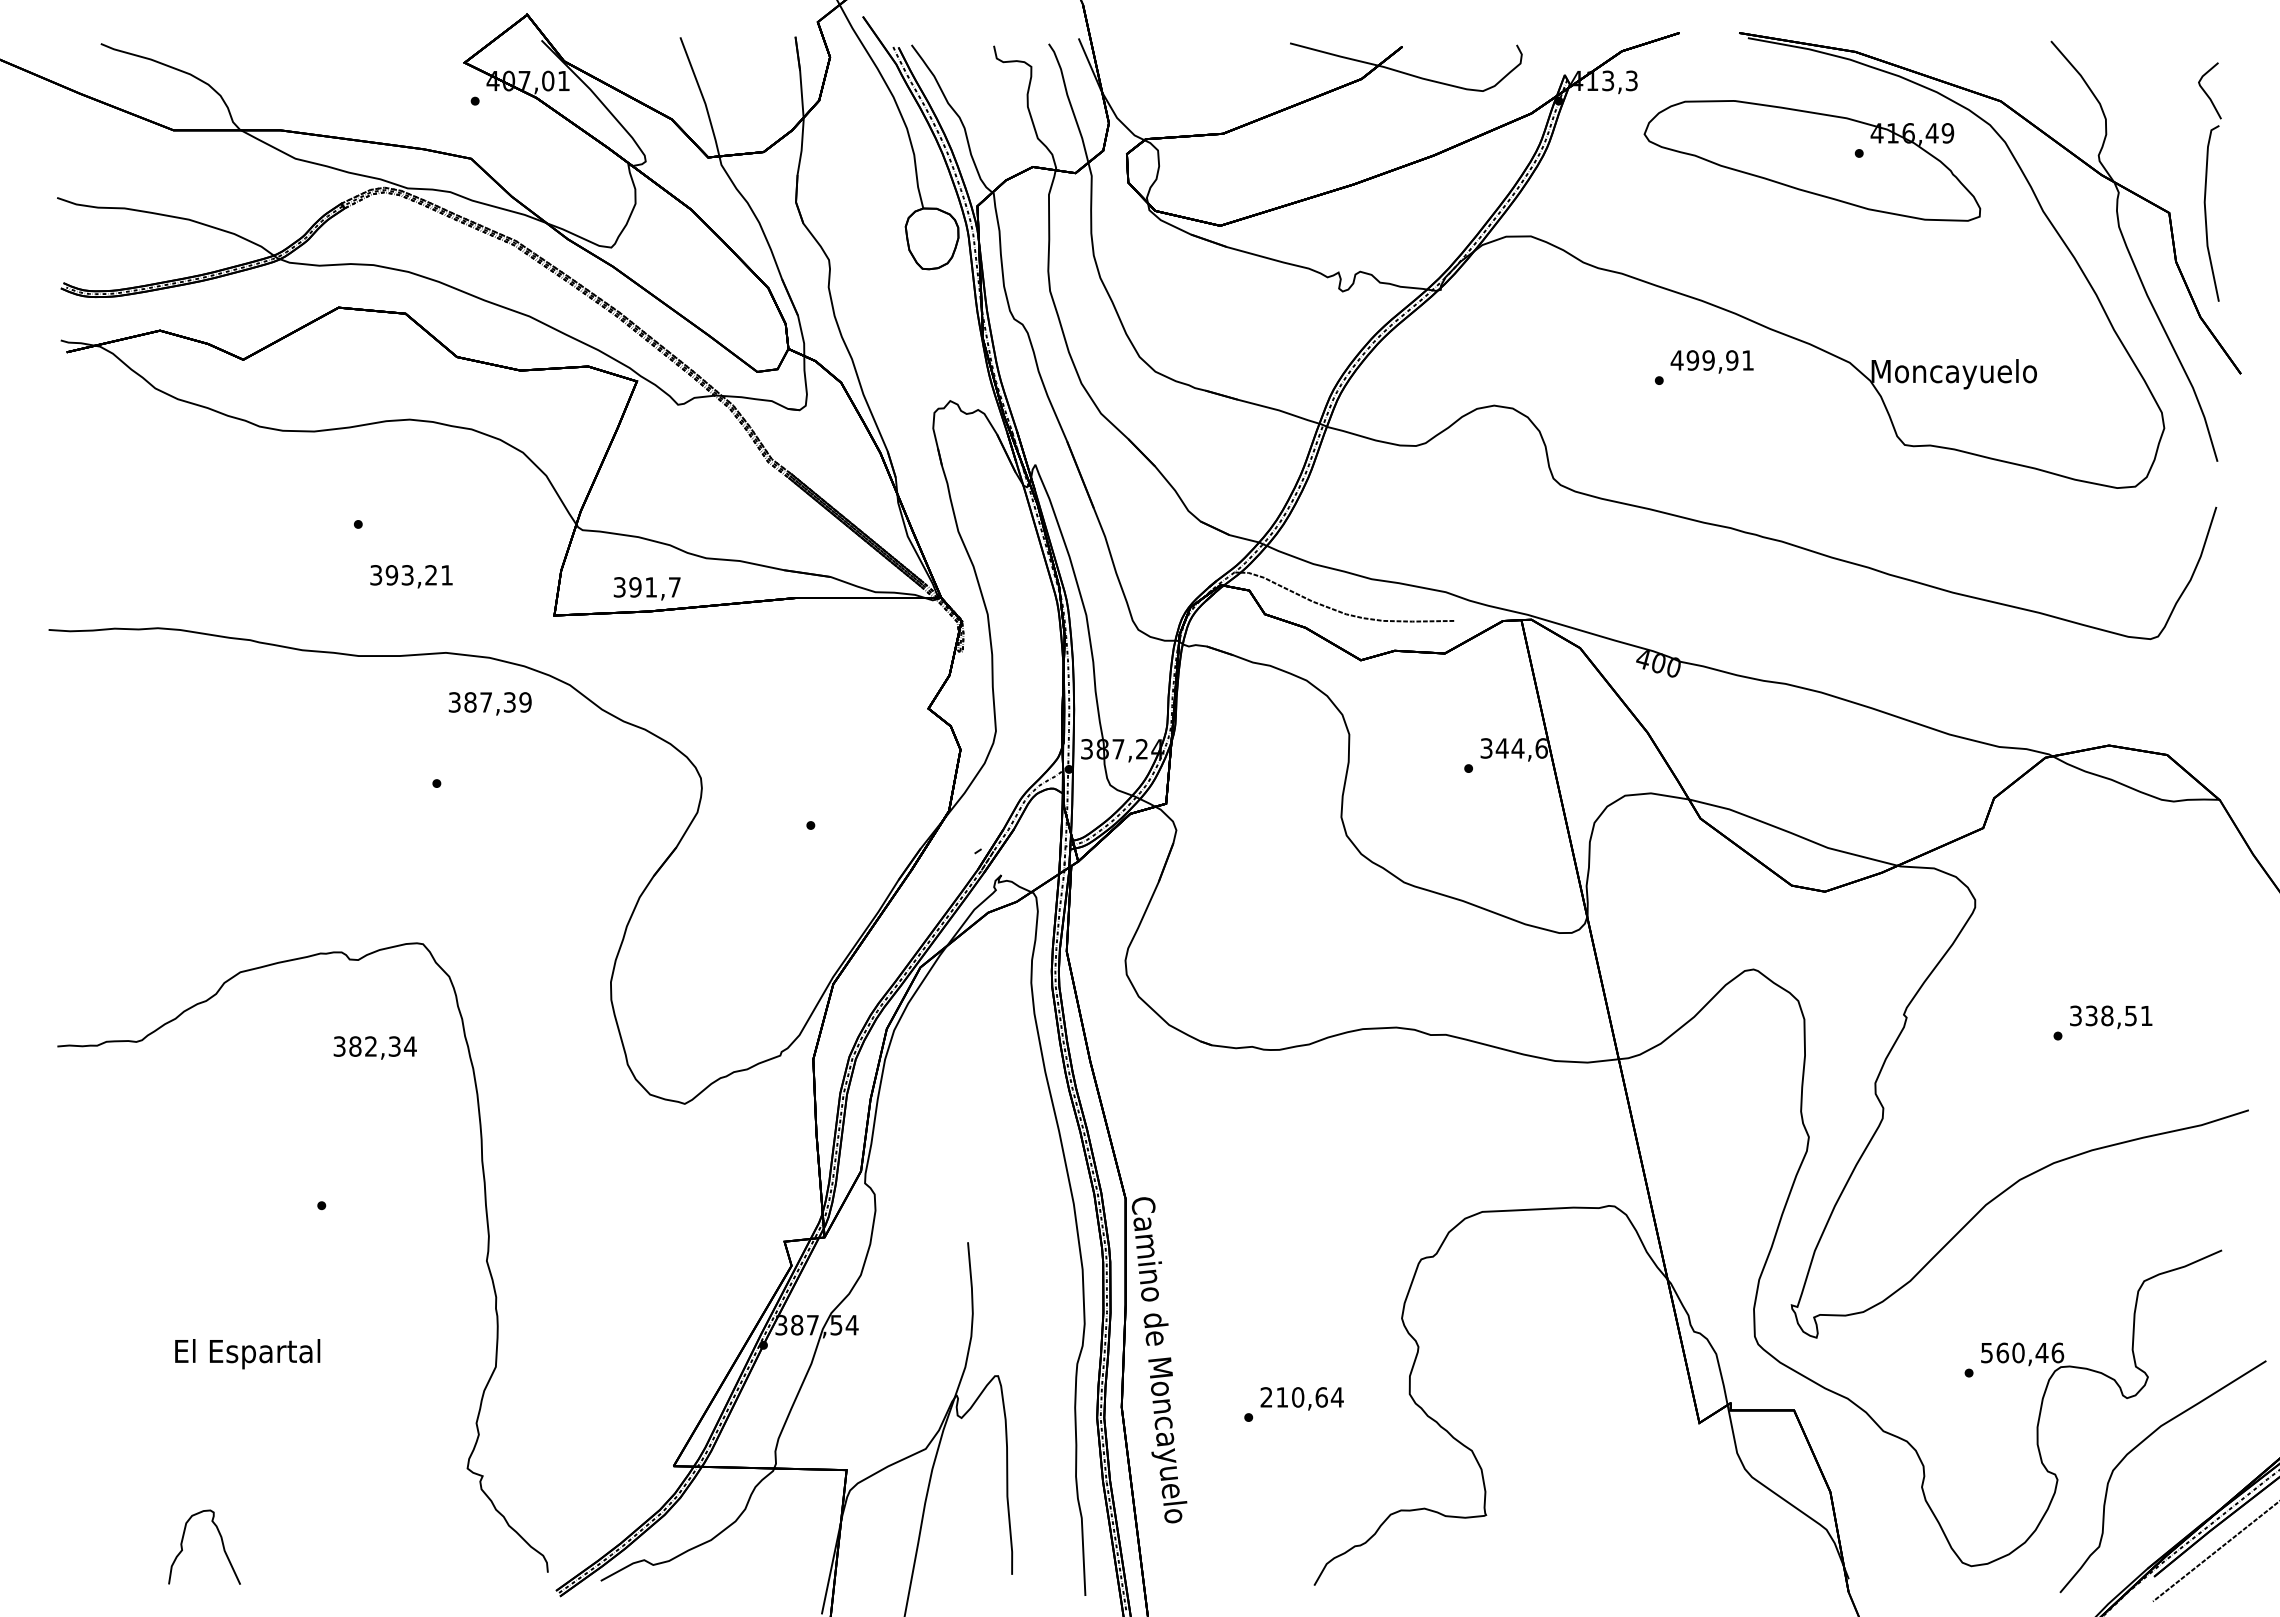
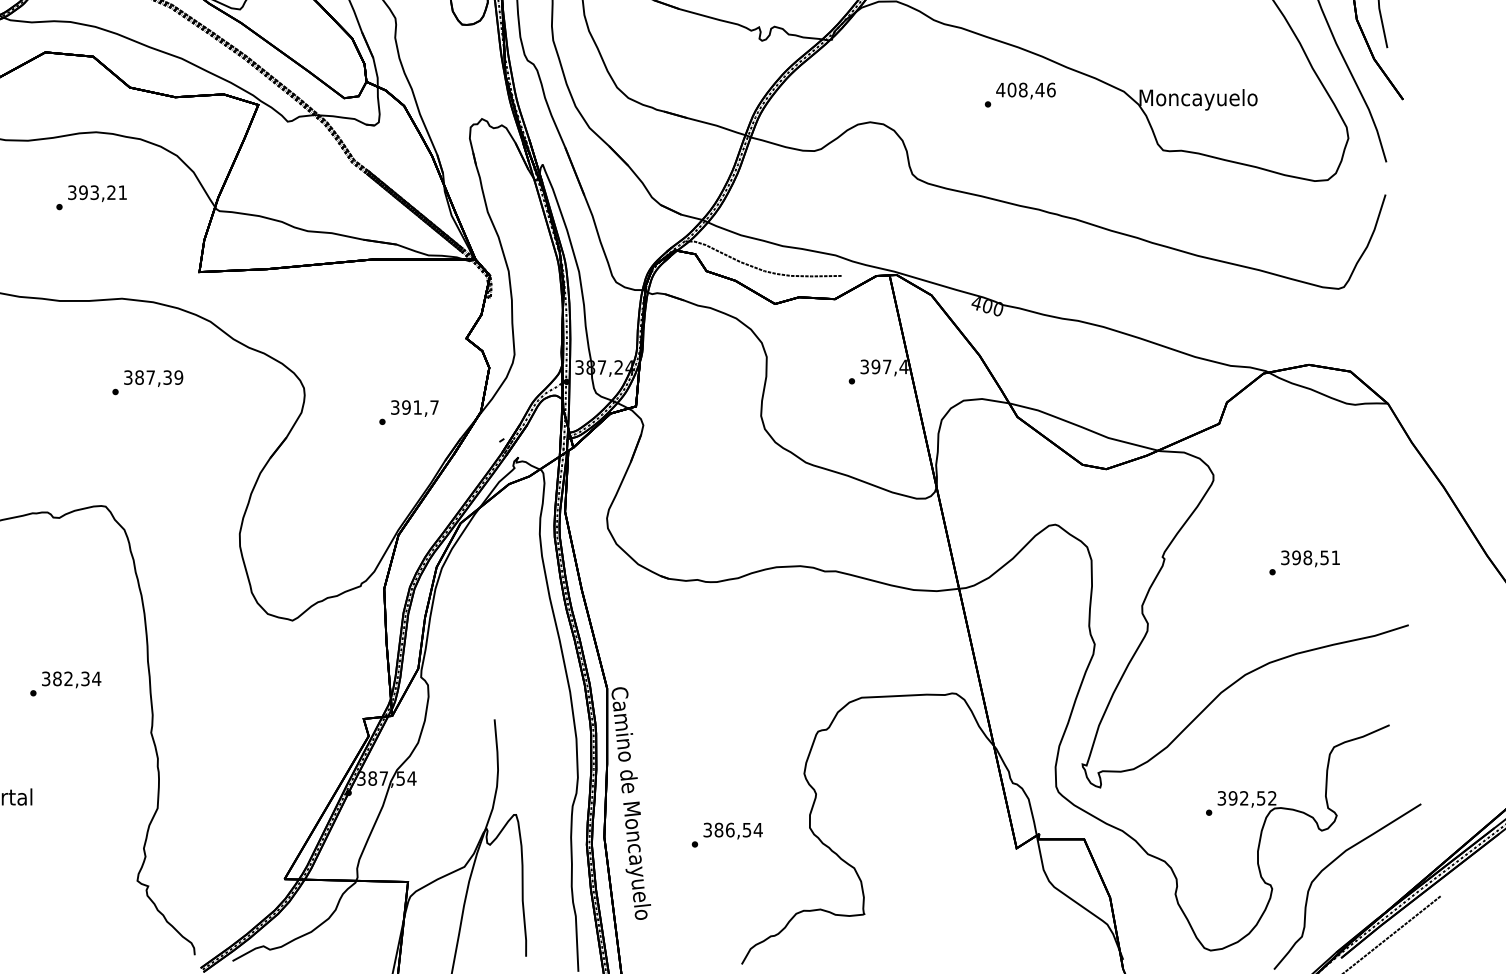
text: (1720, 360) -> (1031, 90), 499,91 -> 408,46
text: (411, 576) -> (97, 193), moved
text: (646, 588) -> (414, 408), moved
text: (489, 703) -> (153, 378), moved
text: (1521, 748) -> (889, 366), 344,6 -> 397,4
text: (2091, 1015) -> (1296, 557), 338,51 -> 398,51
text: (374, 1047) -> (71, 679), moved
text: (2022, 1352) -> (1247, 798), 560,46 -> 392,52
text: (1293, 1397) -> (726, 830), 210,64 -> 386,54

